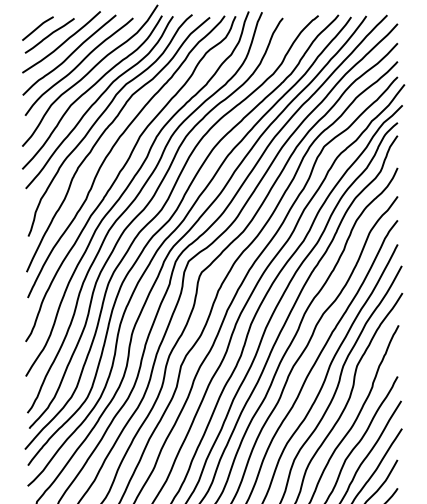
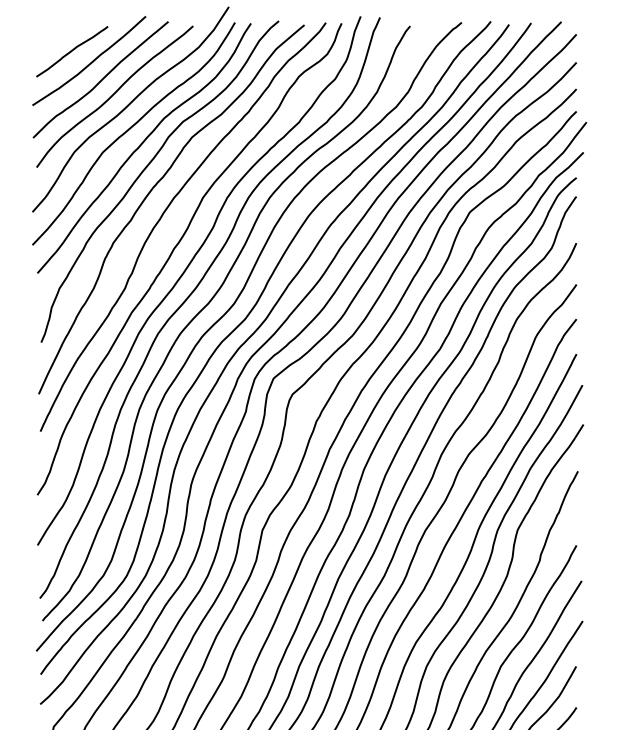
curve: (37, 28) -> (54, 41), removed

